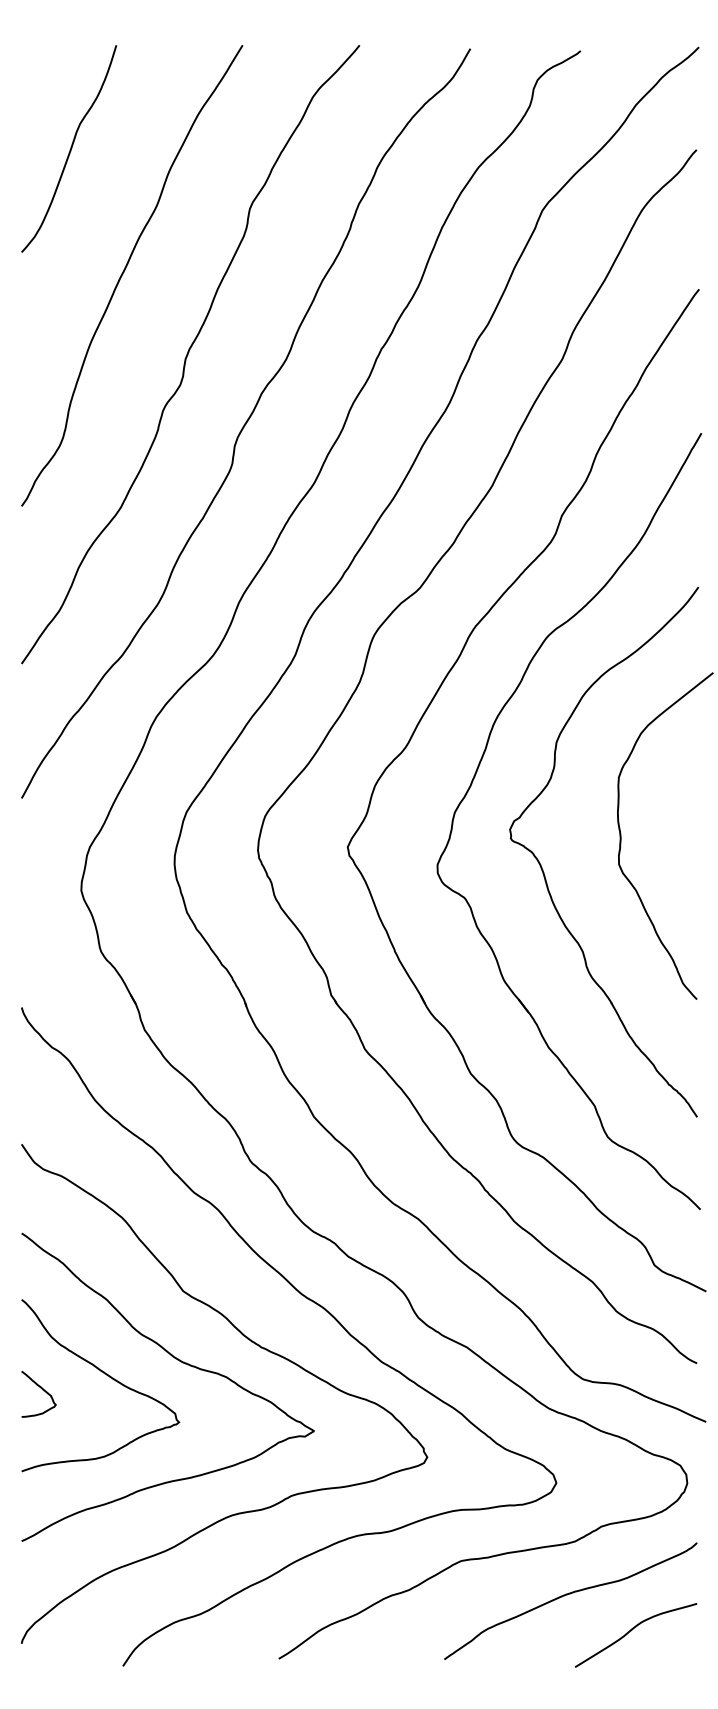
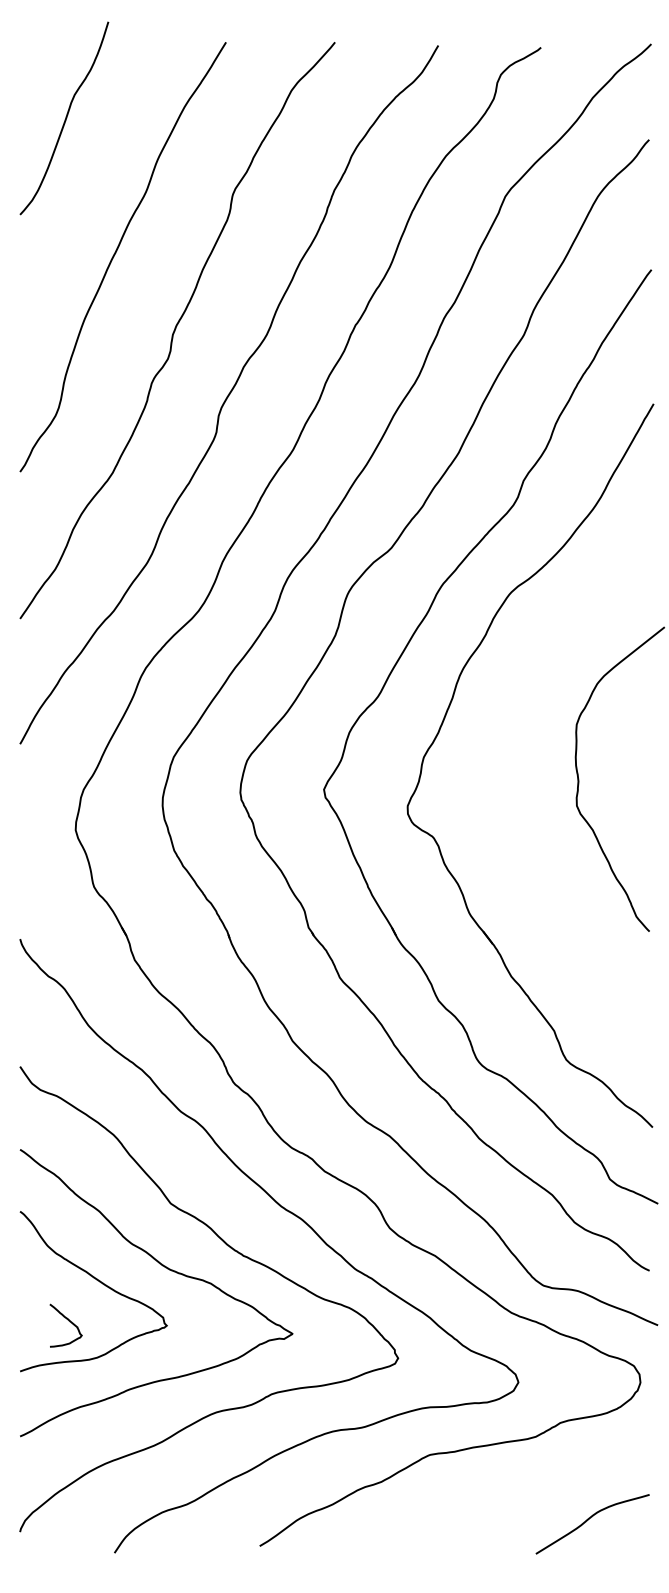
curve: (70, 148) -> (65, 118), moved
part: (544, 872) -> (507, 813), removed
curve: (41, 1389) -> (68, 1321), moved
curve: (567, 1595) -> (528, 1487), removed

